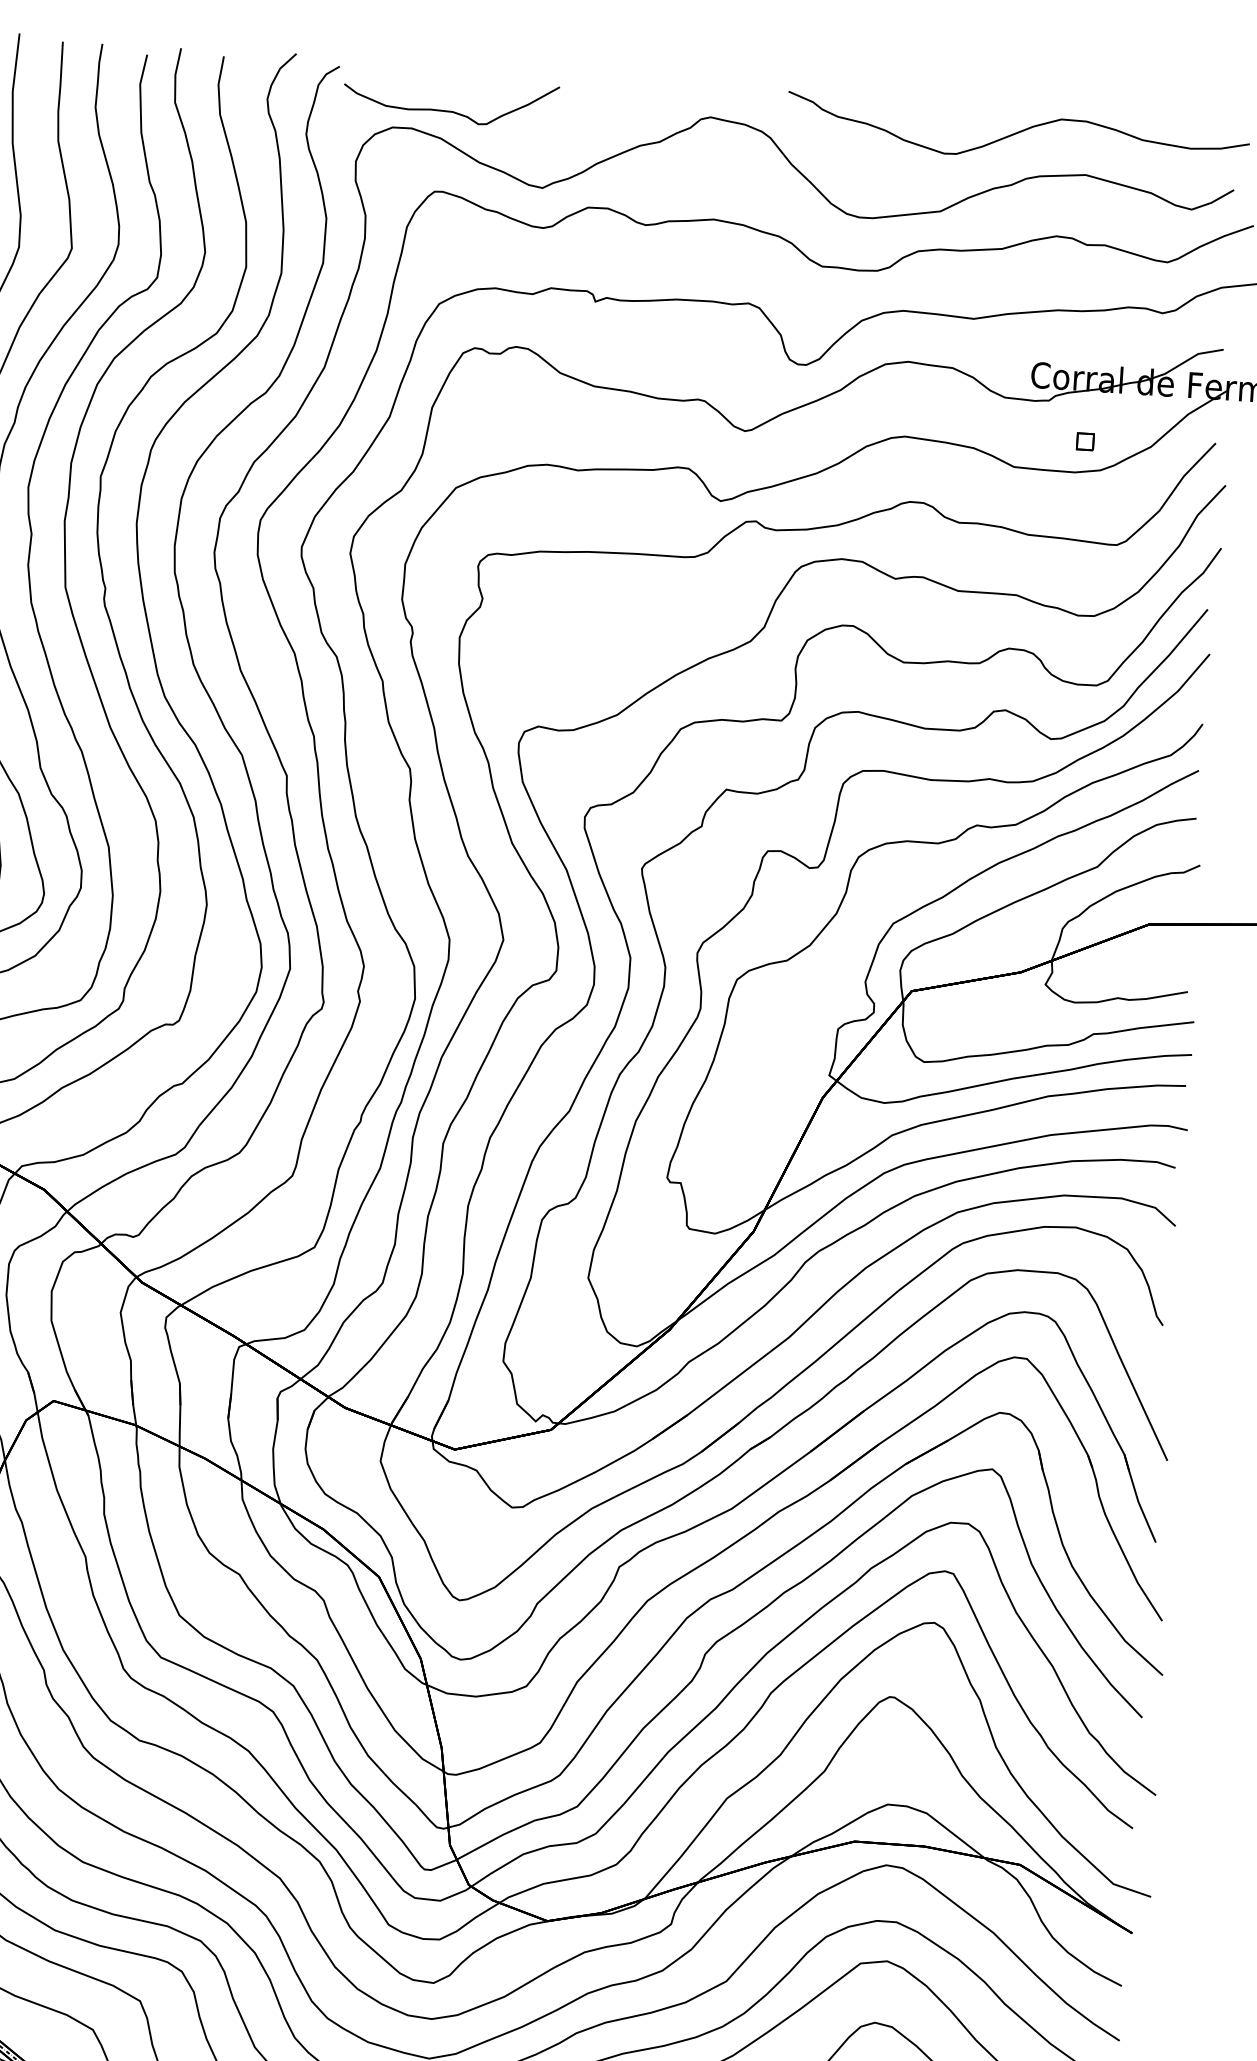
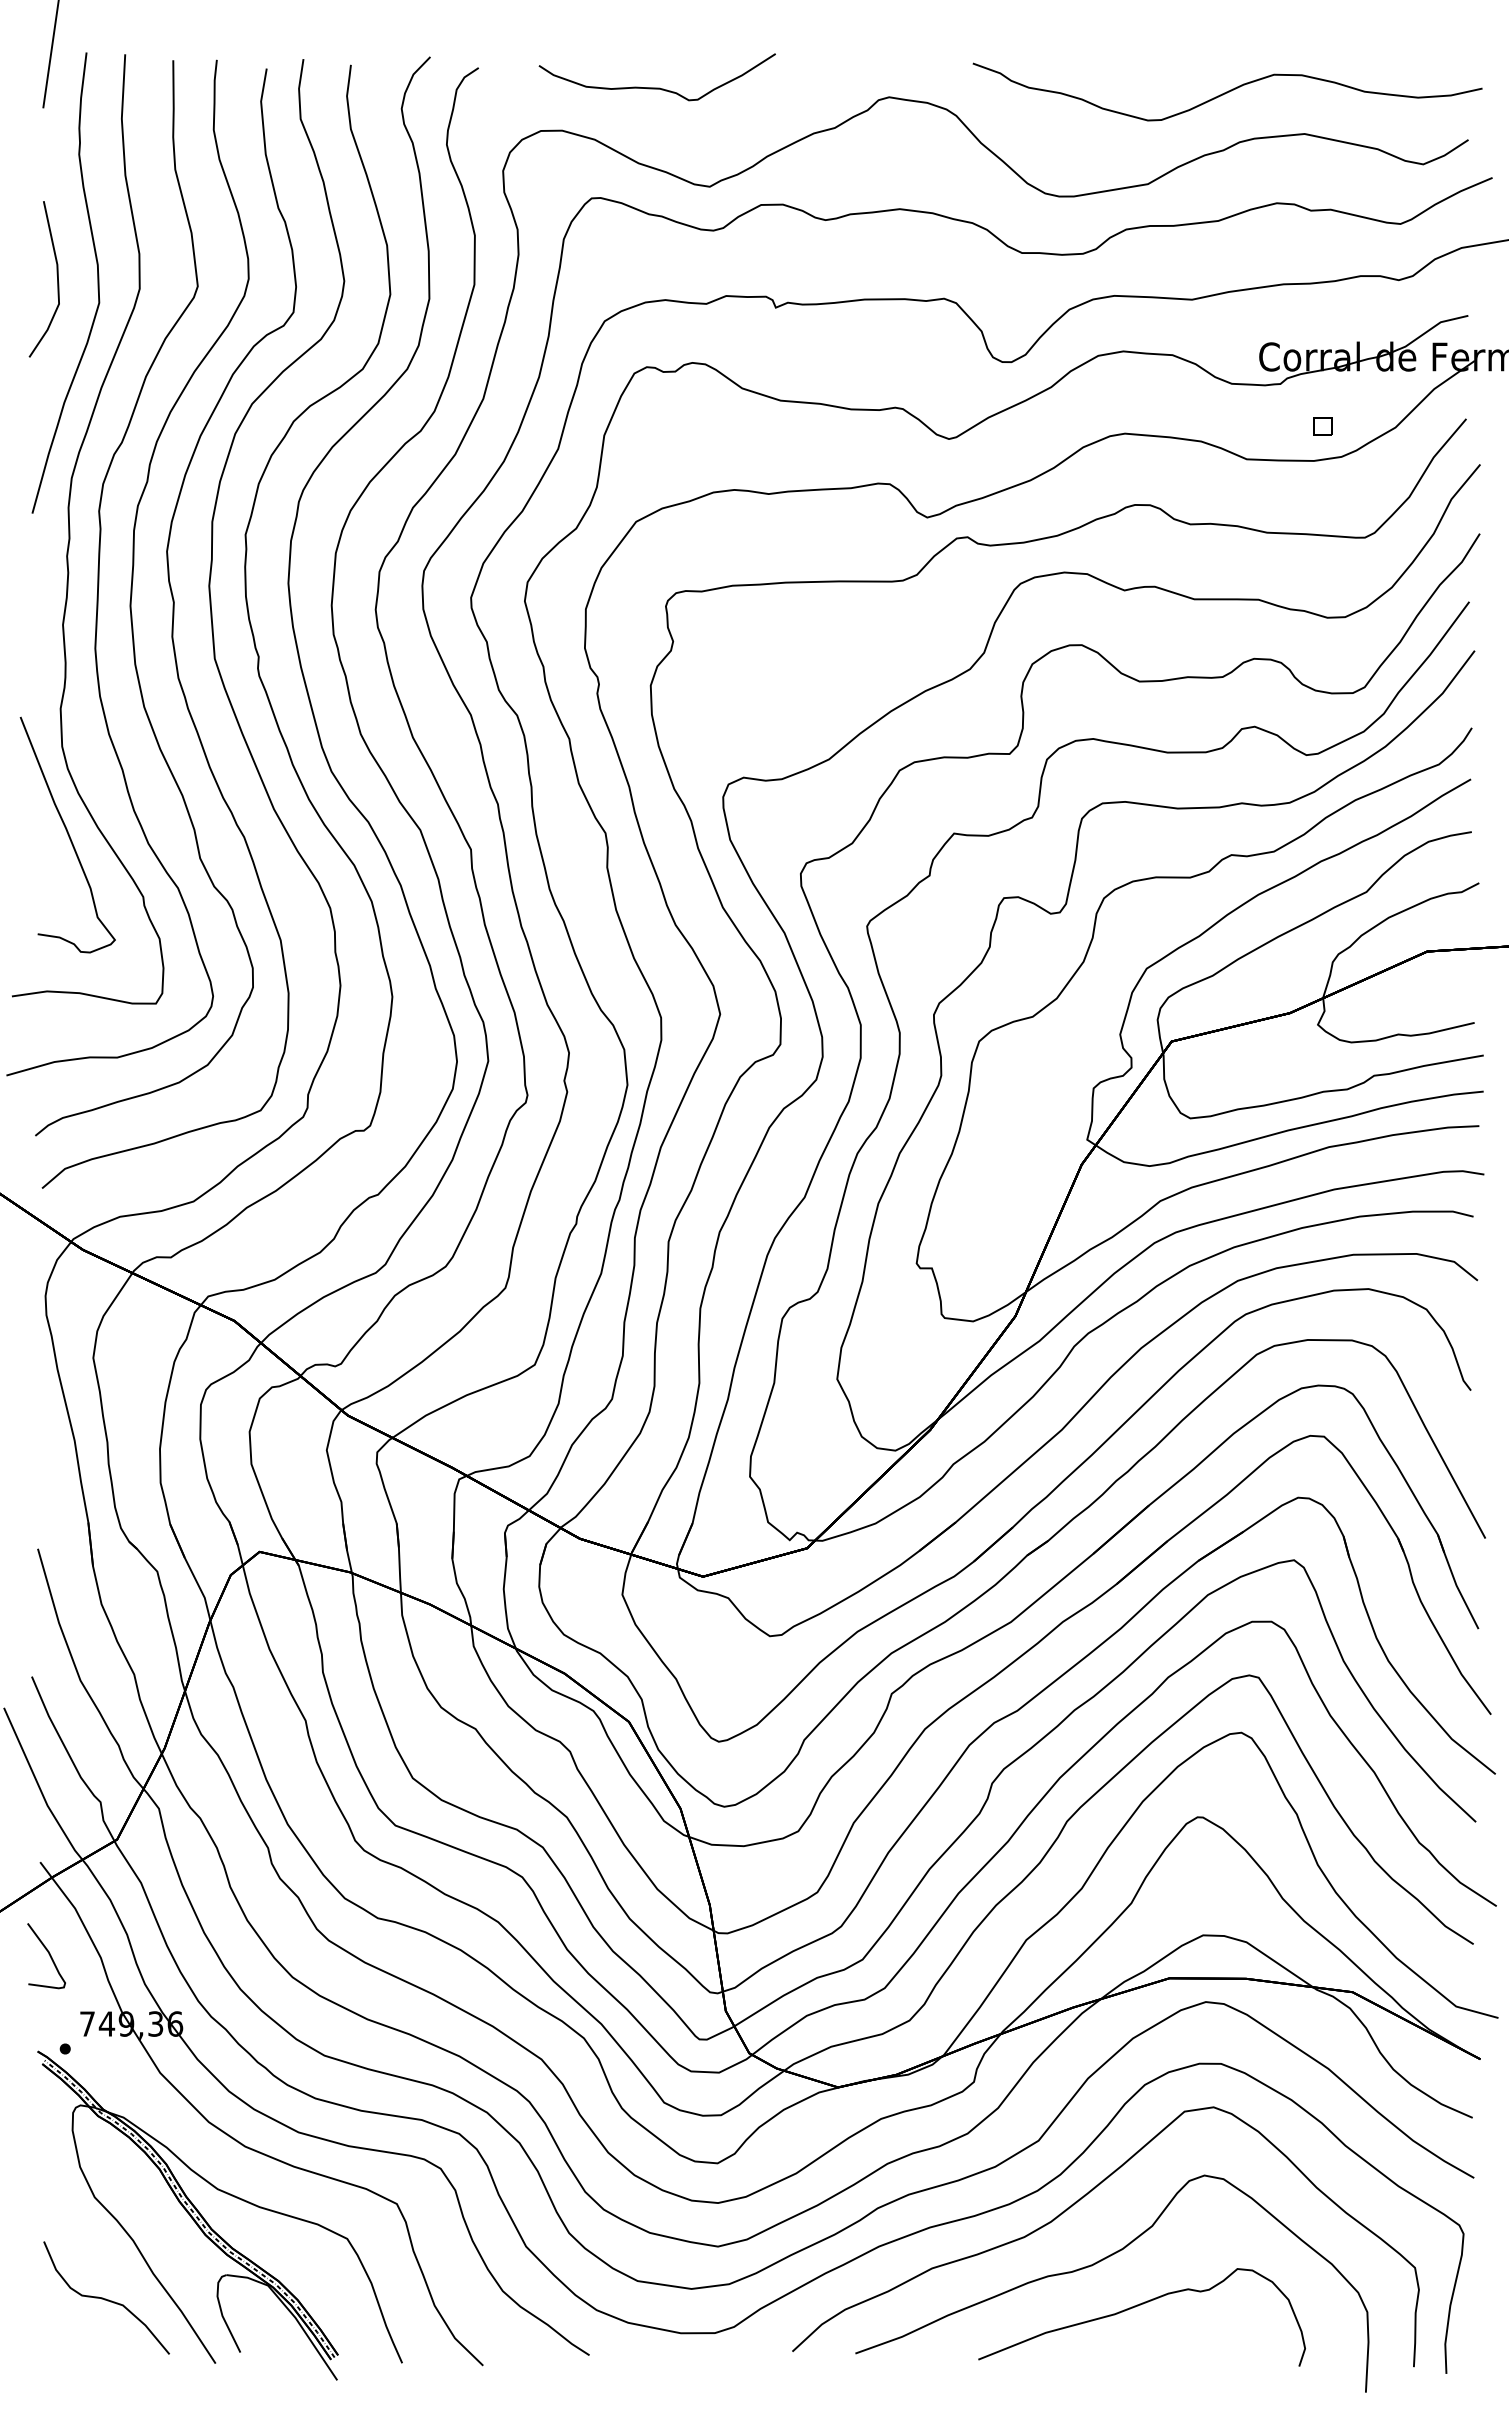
curve: (449, 110) -> (656, 87), moved

